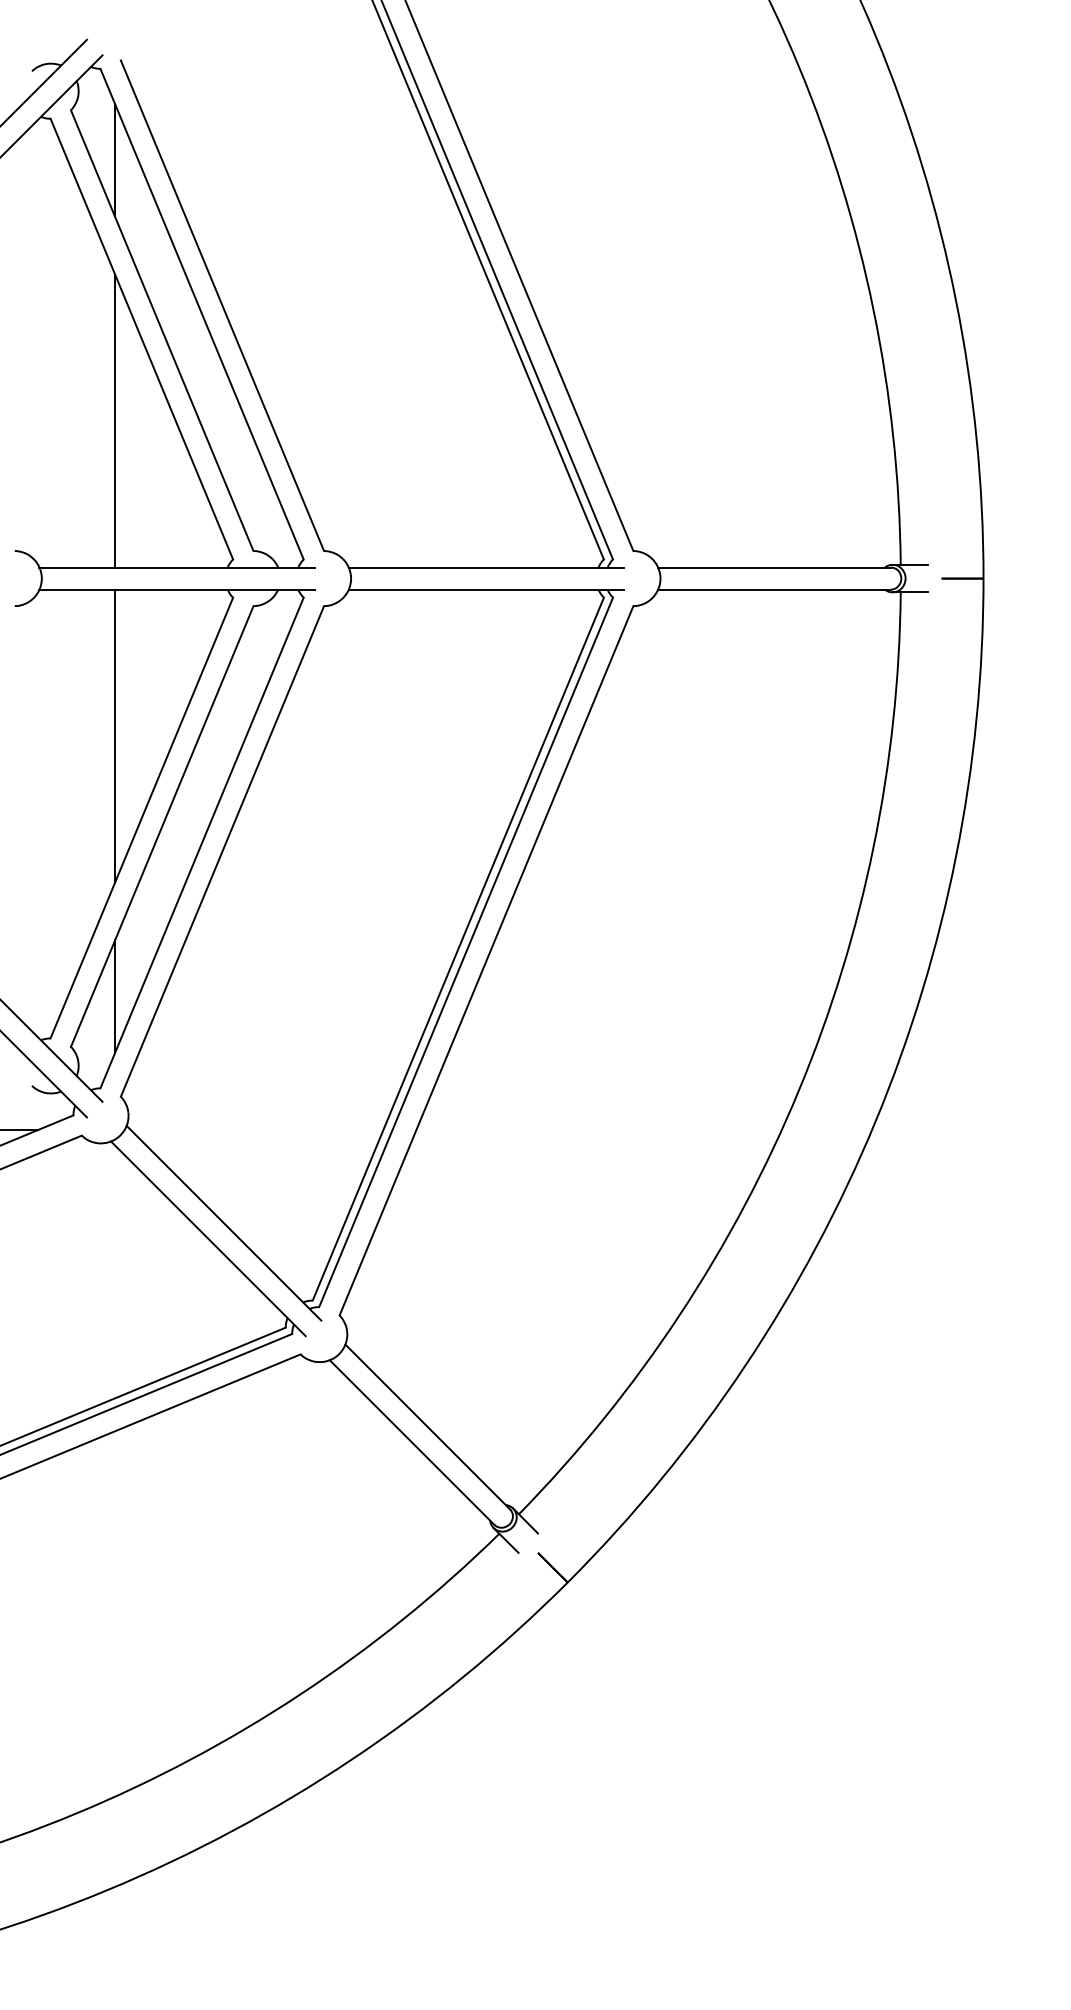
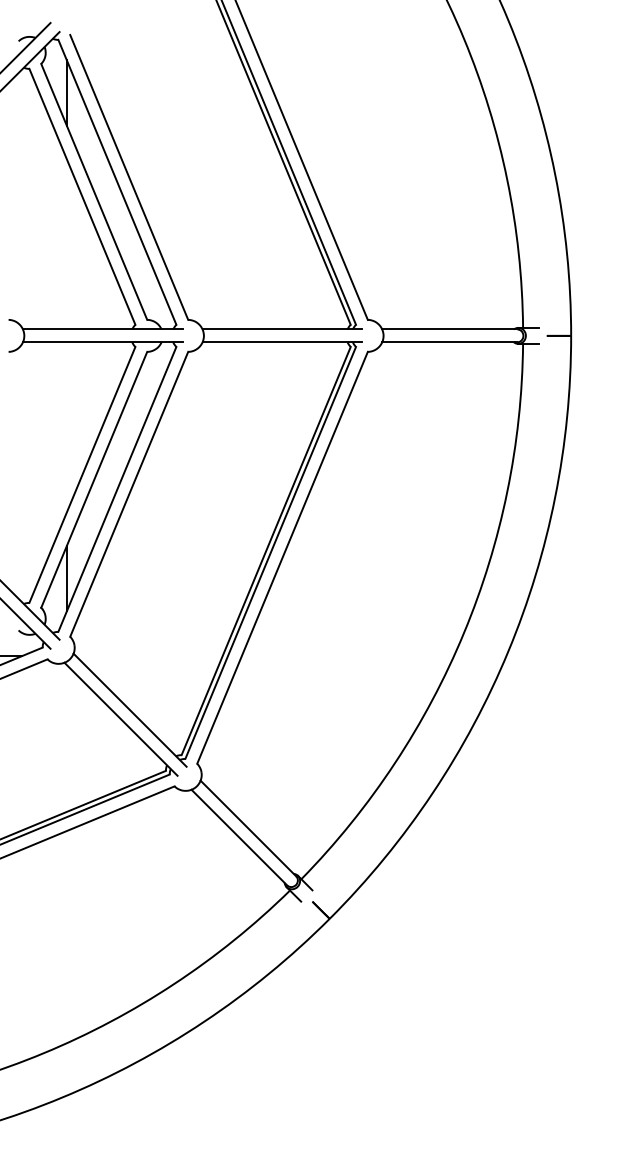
line: (114, 421) -> (66, 244), removed
line: (114, 736) -> (66, 427), removed

